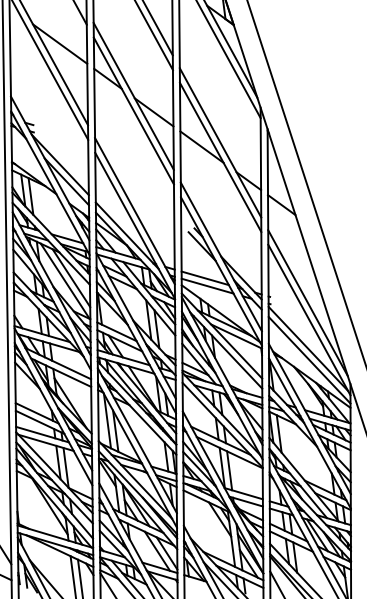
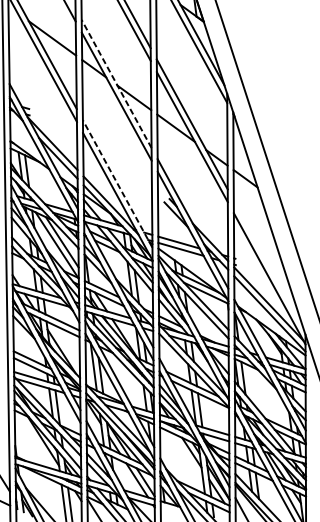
line: (133, 96) -> (116, 84), solid -> dashed
line: (134, 210) -> (117, 183), solid -> dashed
line: (307, 302) -> (268, 263), removed

